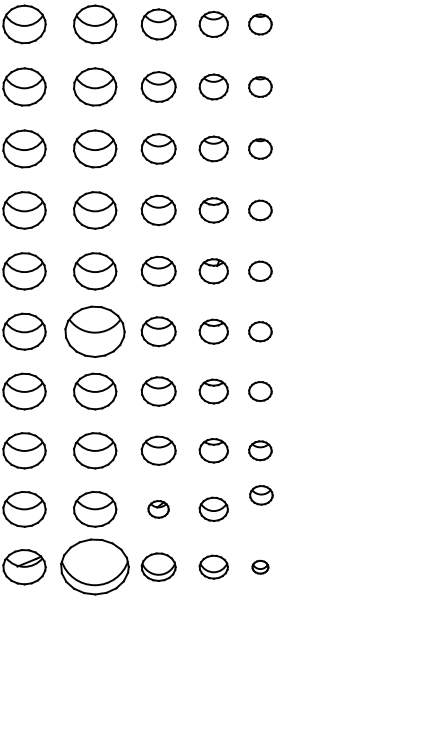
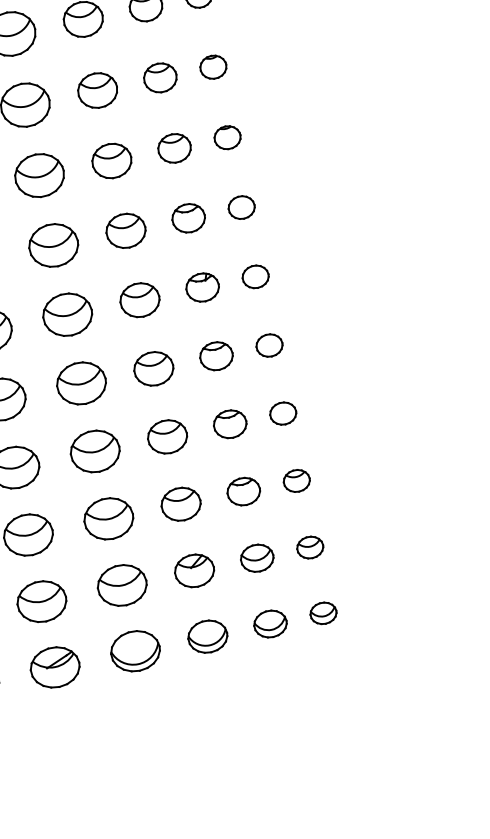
part: (95, 331) -> (81, 383), size x0.71
part: (261, 495) -> (310, 547), moved
part: (158, 509) -> (194, 571), size x1.67
part: (95, 567) -> (136, 651), size x0.62
part: (260, 567) -> (323, 613), size x1.43

